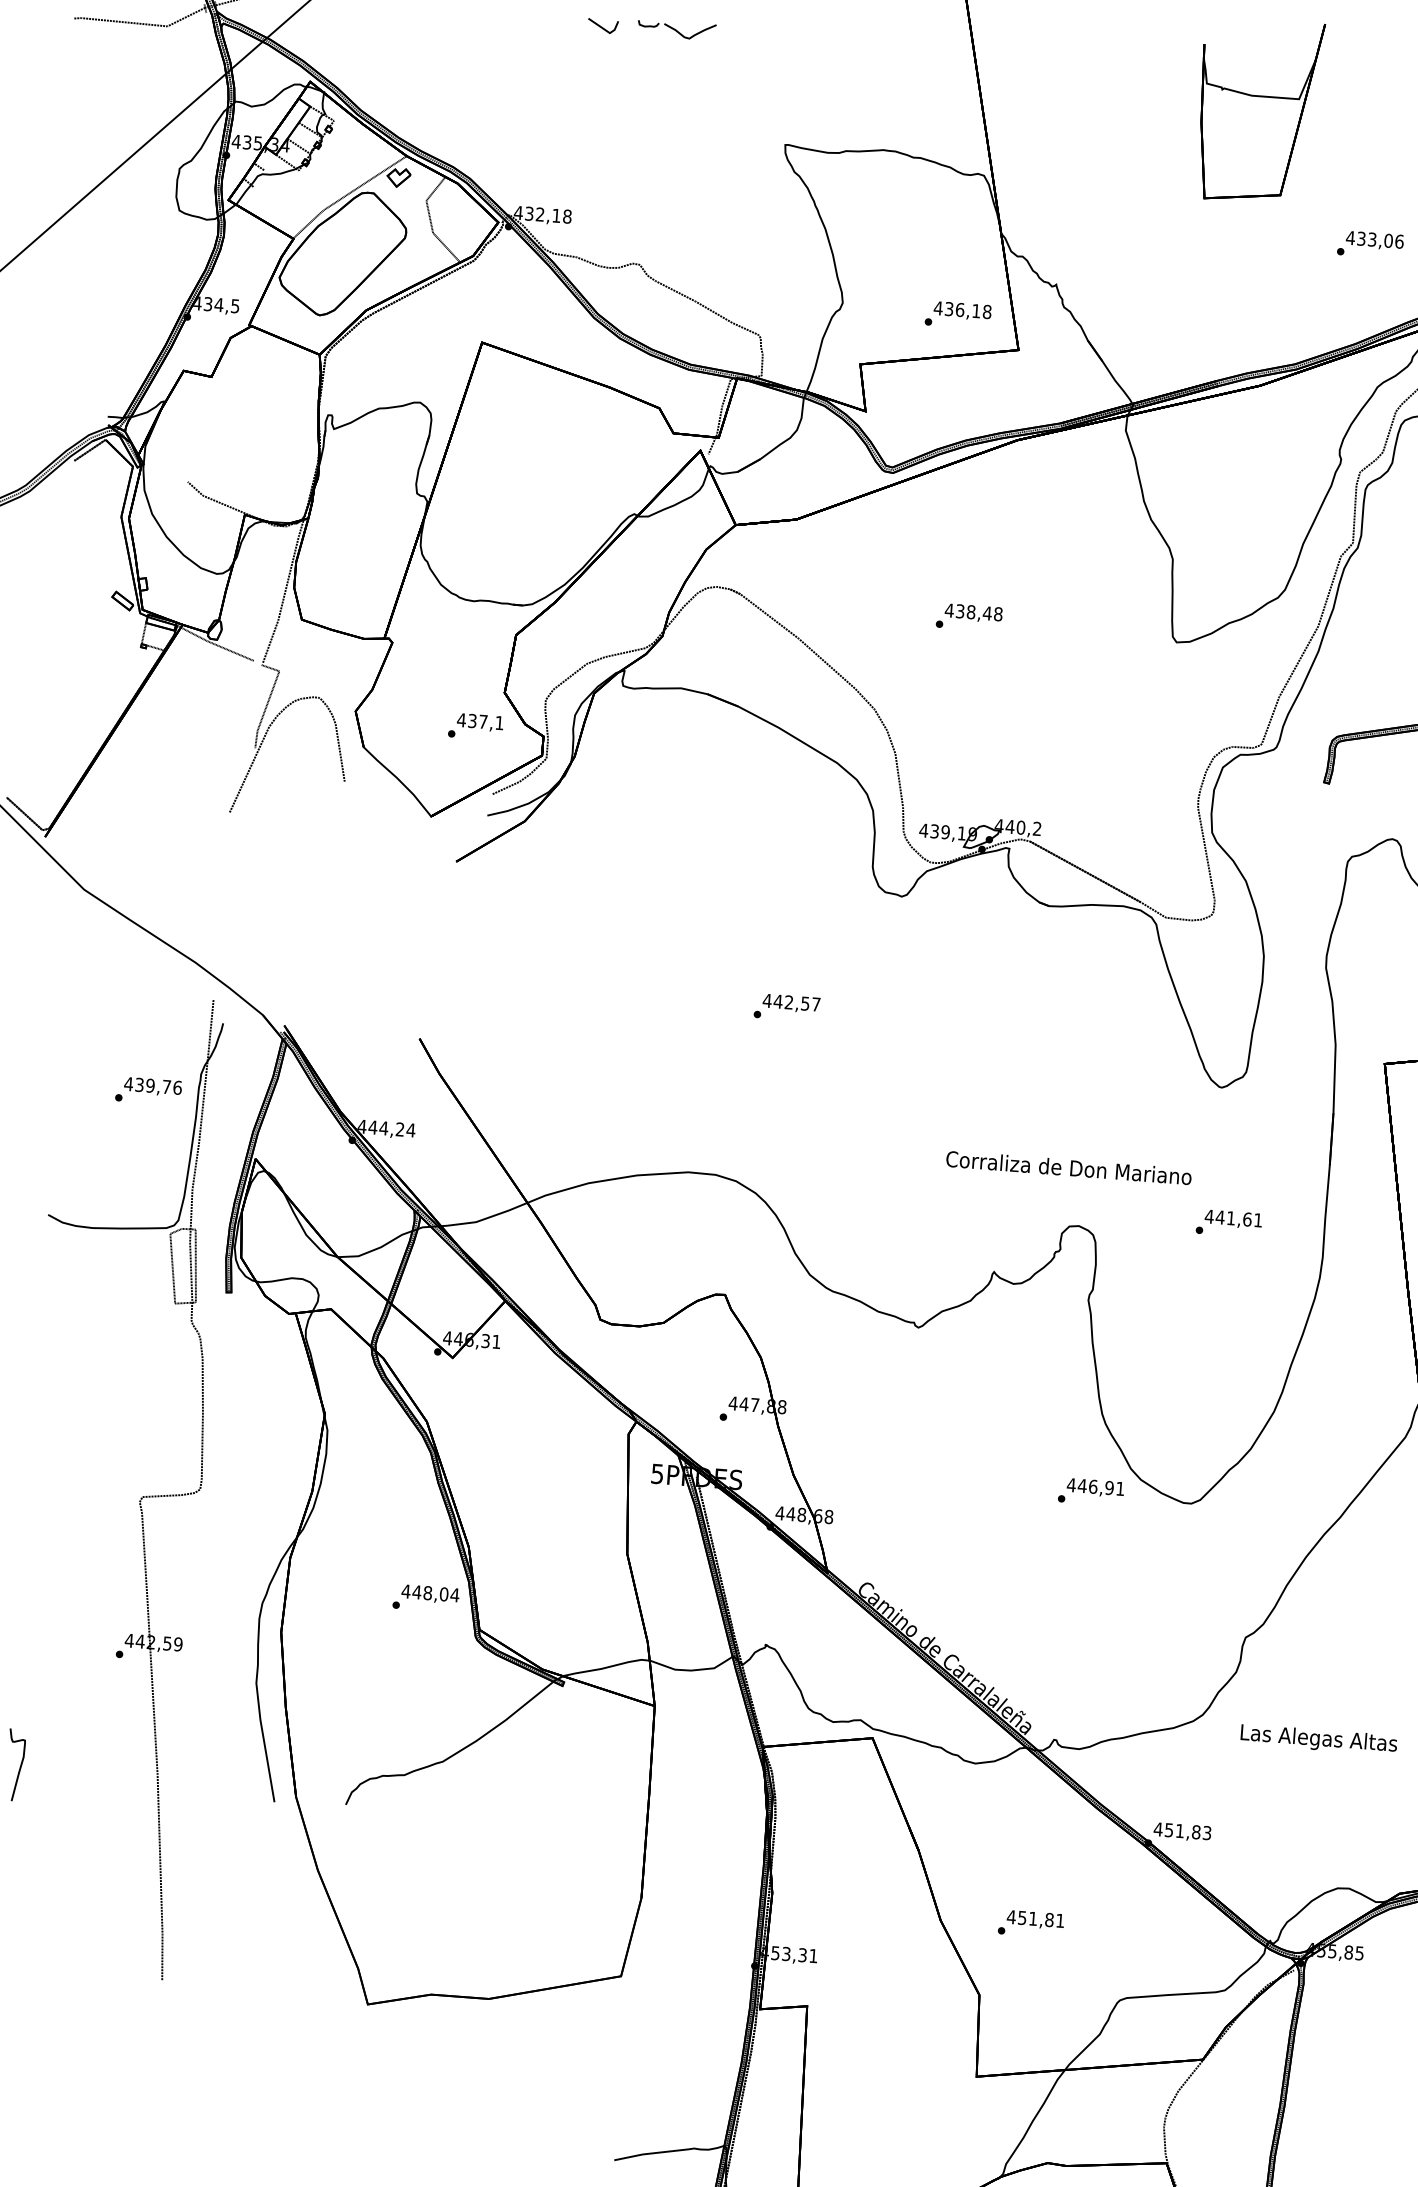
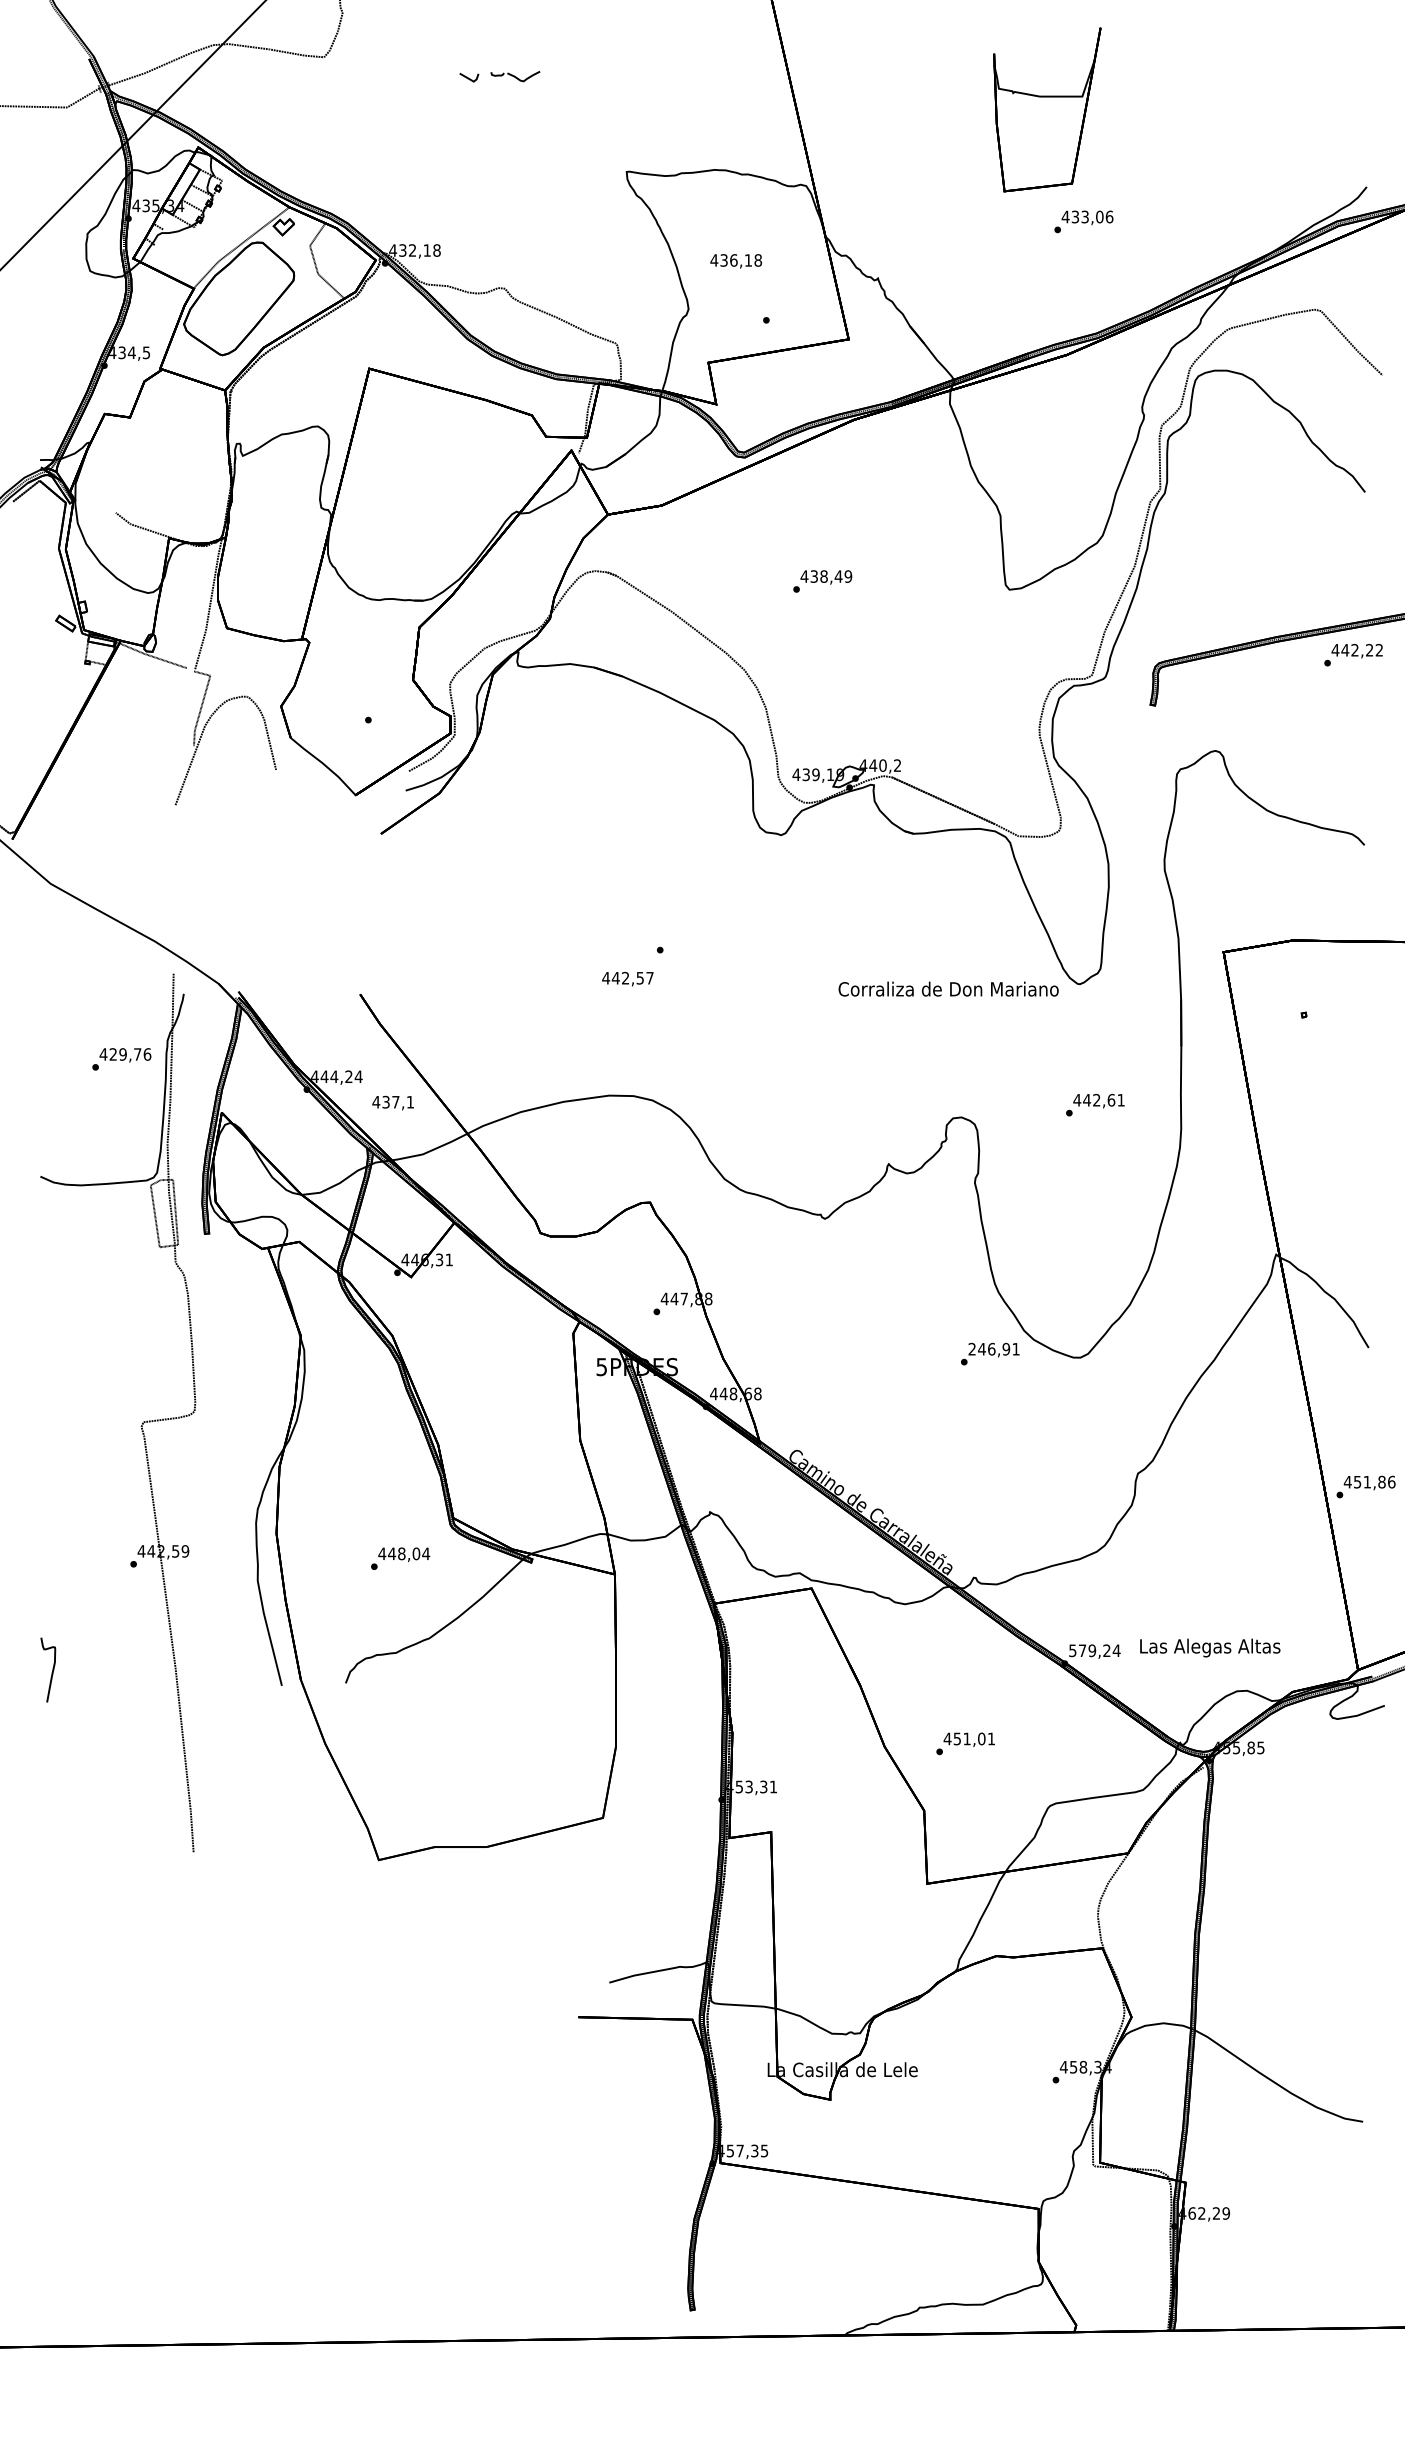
part: (651, 28) -> (499, 76), size x0.7
text: (1370, 244) -> (1083, 221), moved
text: (961, 311) -> (735, 261), moved
text: (998, 614) -> (848, 576), 438,48 -> 438,49
text: (479, 721) -> (392, 1102), moved
text: (791, 1002) -> (627, 978), moved
text: (138, 1084) -> (112, 1054), 439,76 -> 429,76
text: (1068, 1167) -> (948, 988), moved
text: (1230, 1217) -> (1096, 1099), 441,61 -> 442,61
text: (1071, 1484) -> (972, 1348), 446,91 -> 246,91
text: (426, 1598) -> (400, 1558), moved
text: (1319, 1739) -> (1210, 1647), moved
text: (1182, 1830) -> (1094, 1650), 451,83 -> 579,24
text: (1049, 1920) -> (981, 1739), 451,81 -> 451,01

